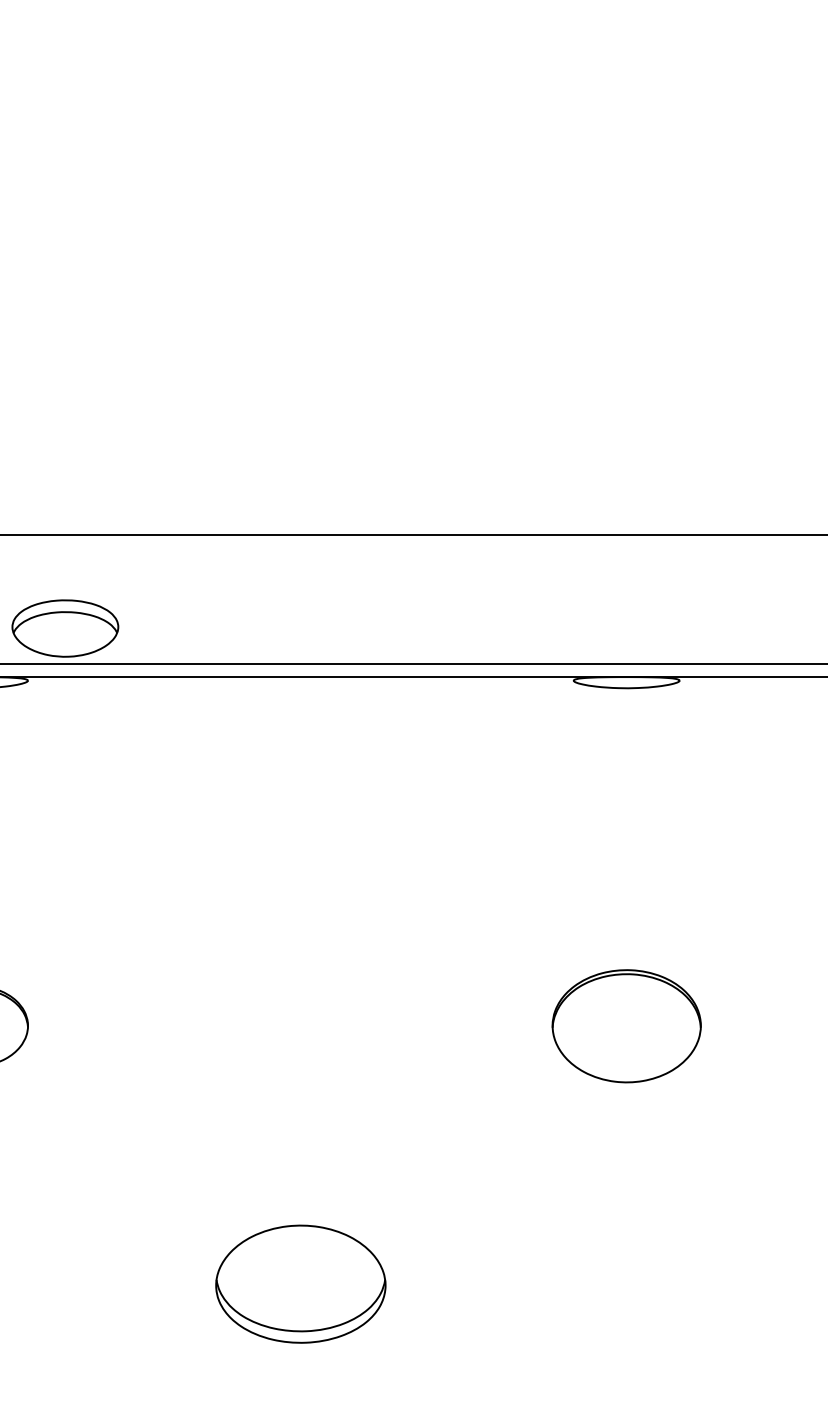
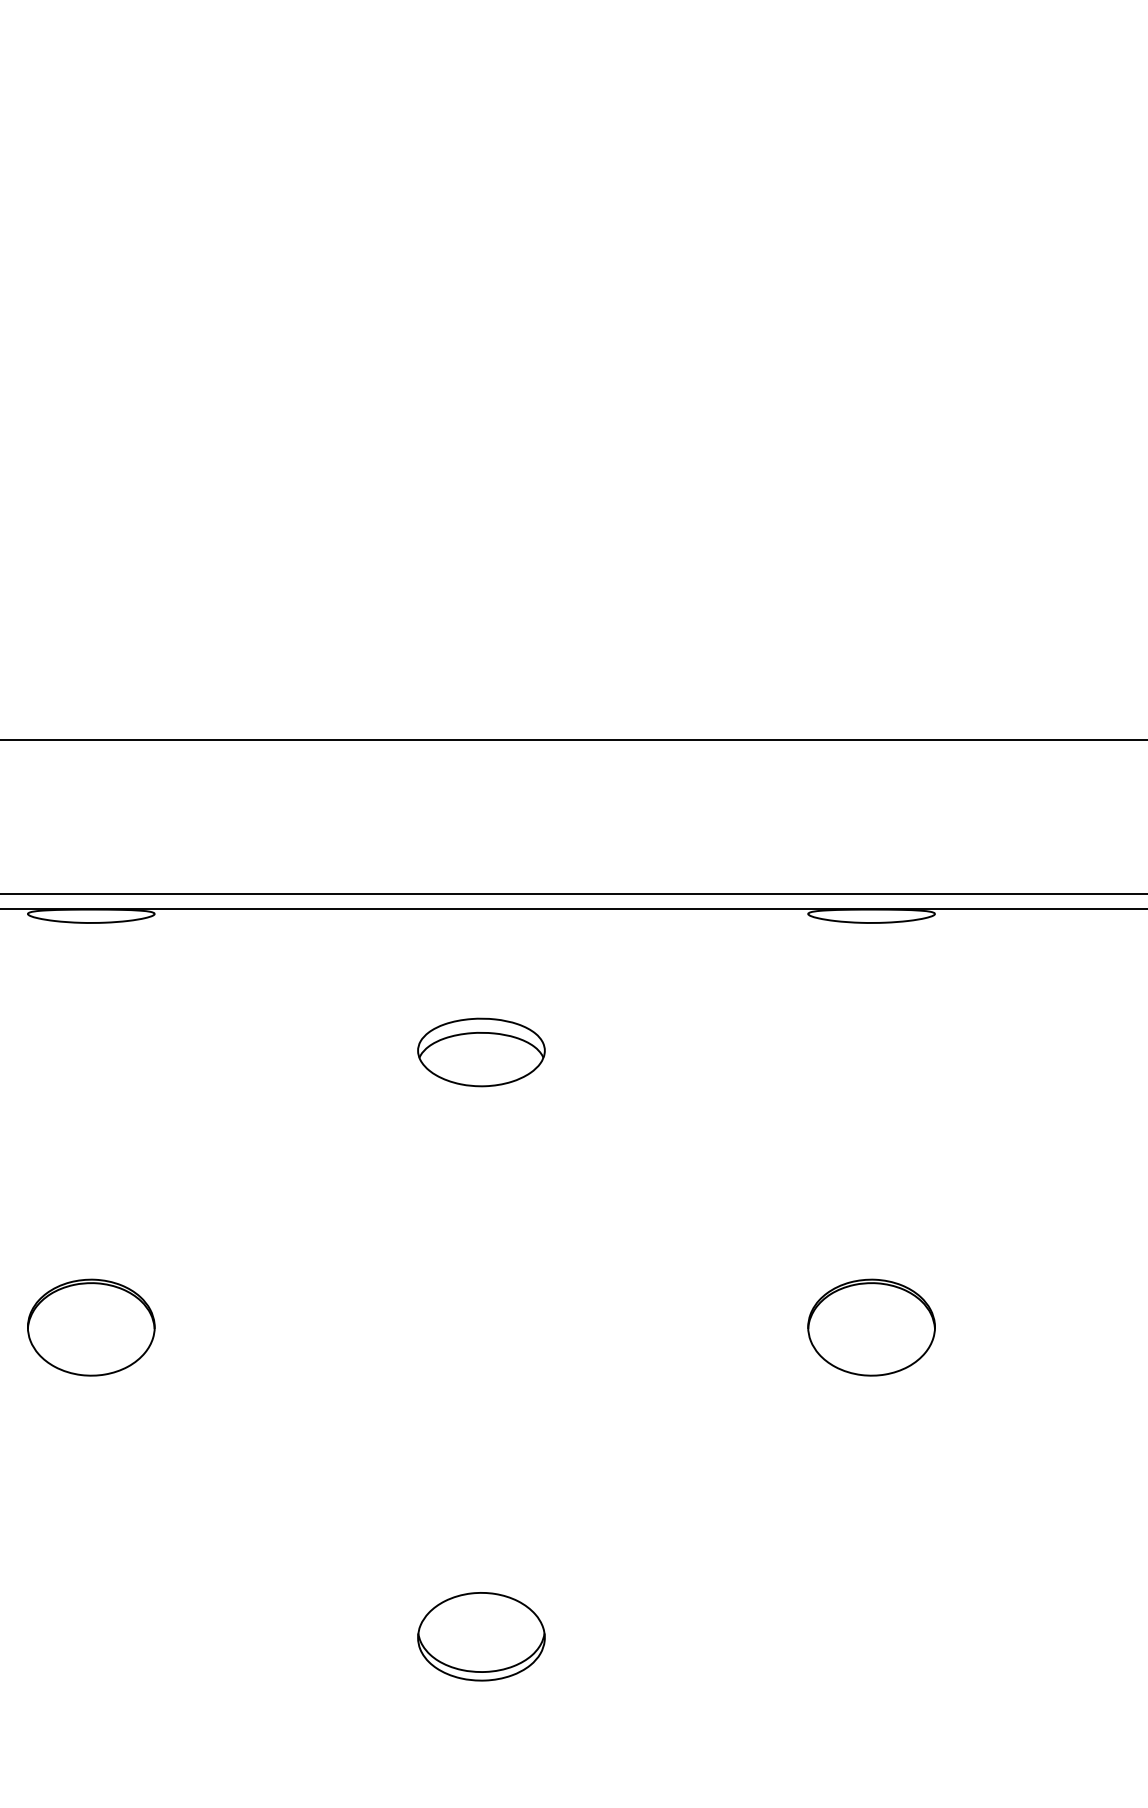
part: (65, 628) -> (481, 1052), moved
part: (626, 1026) -> (871, 1327), size x0.71
part: (300, 1284) -> (481, 1636), size x0.62

